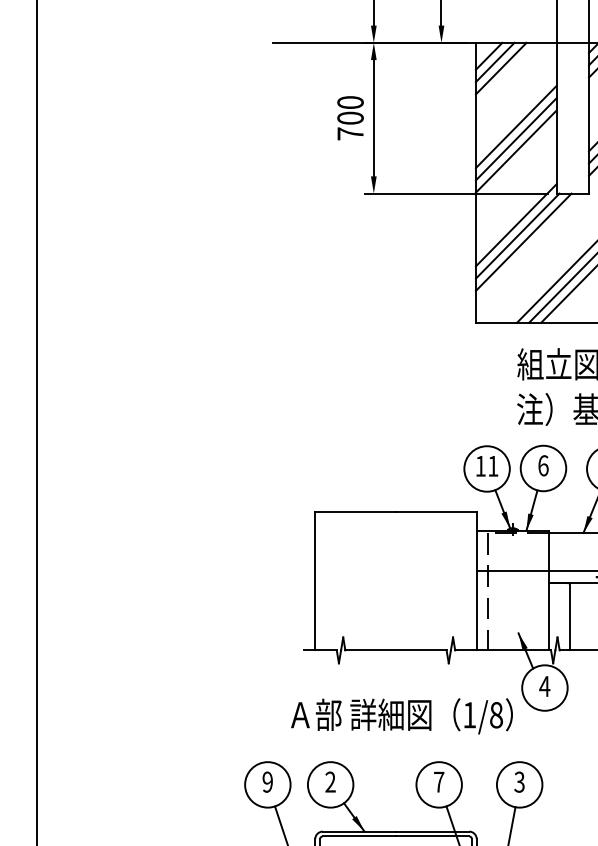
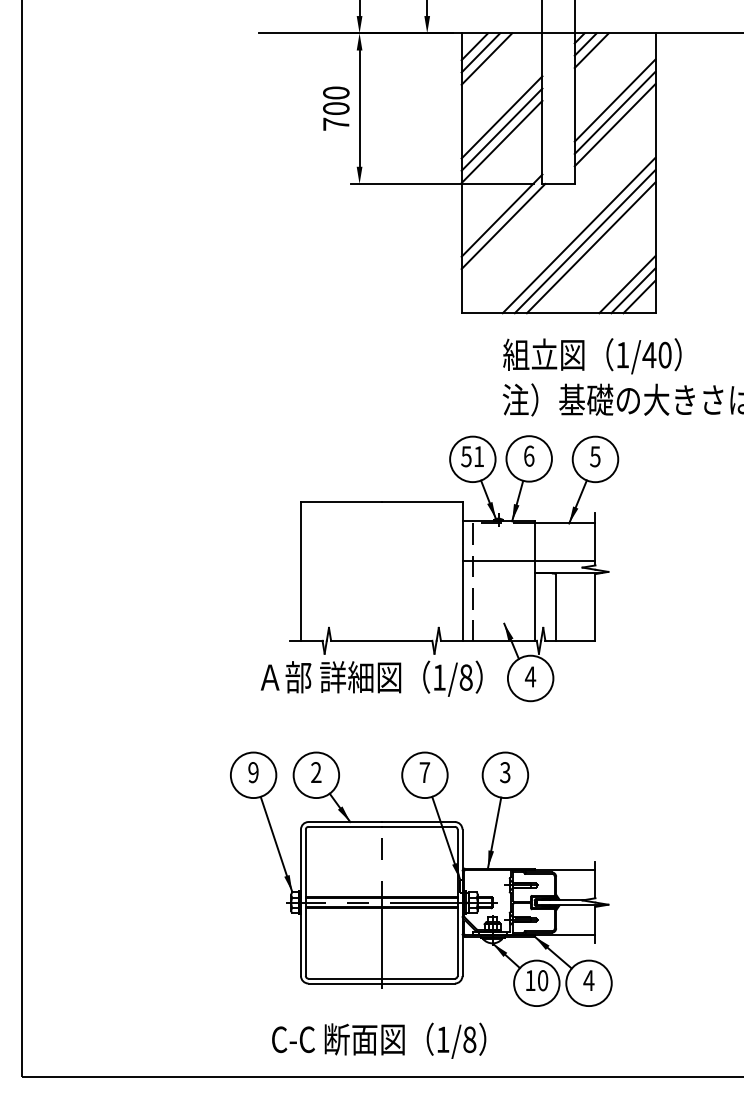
line: (523, 242) -> (509, 232), removed
text: (480, 466) -> (466, 456), 11 -> 51
text: (401, 716) -> (371, 678), moved

